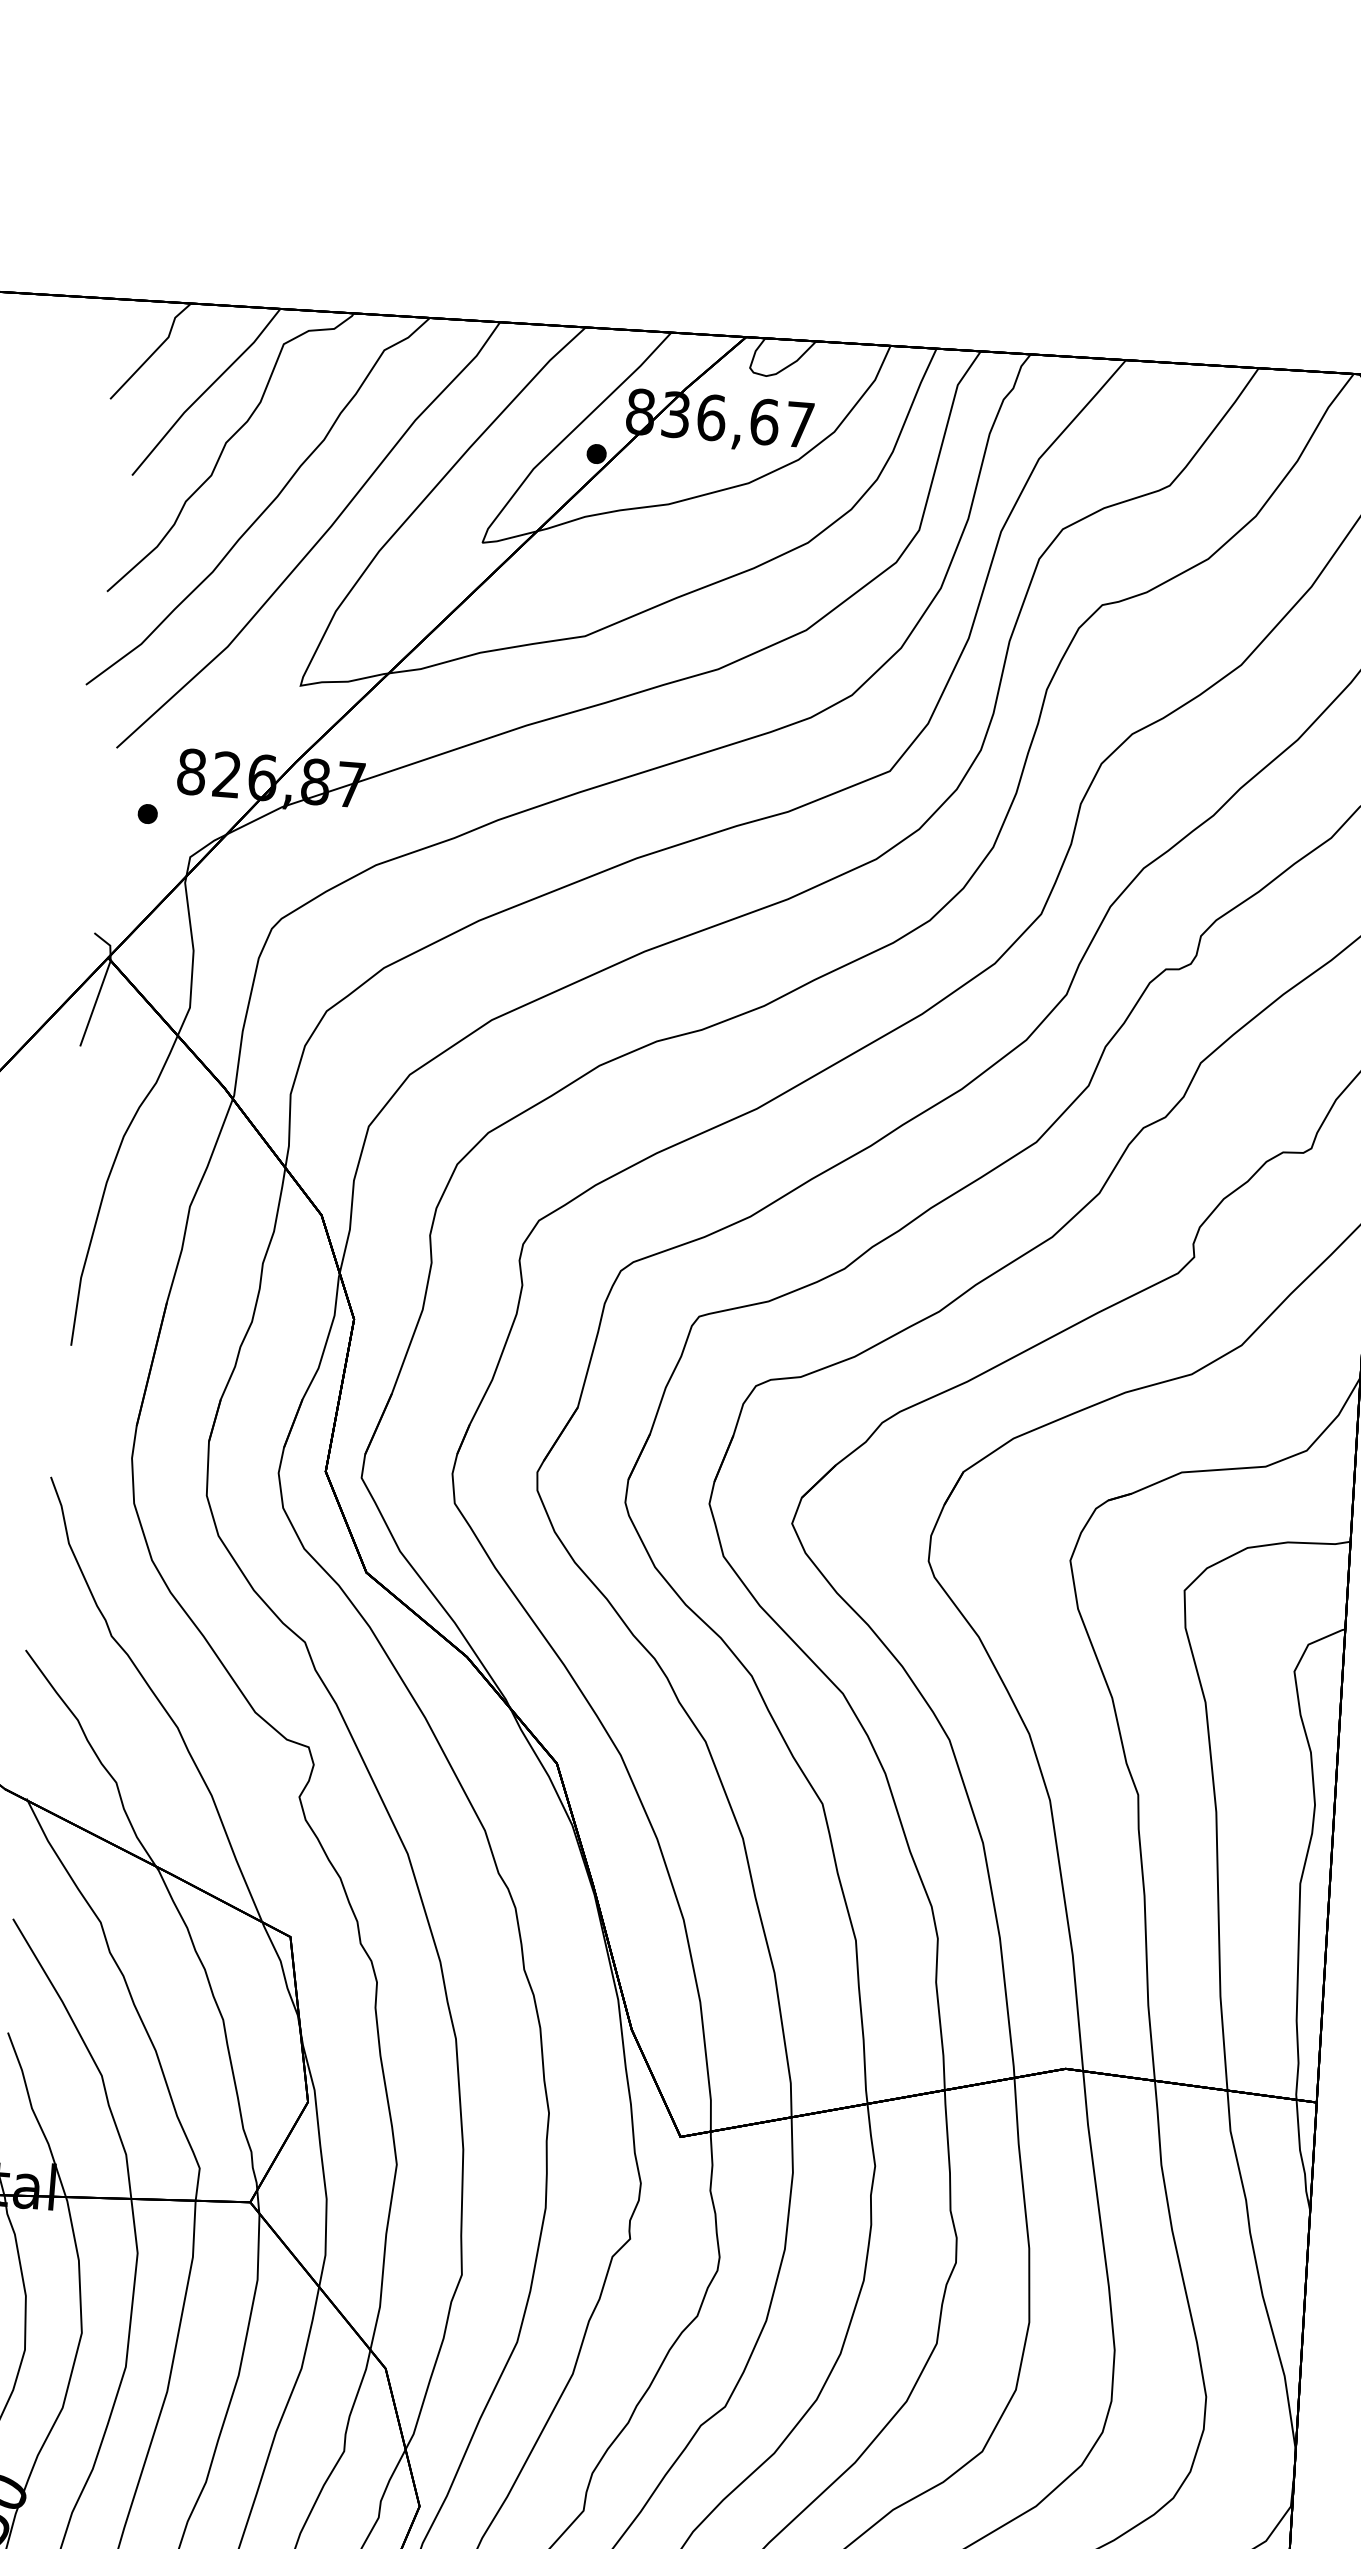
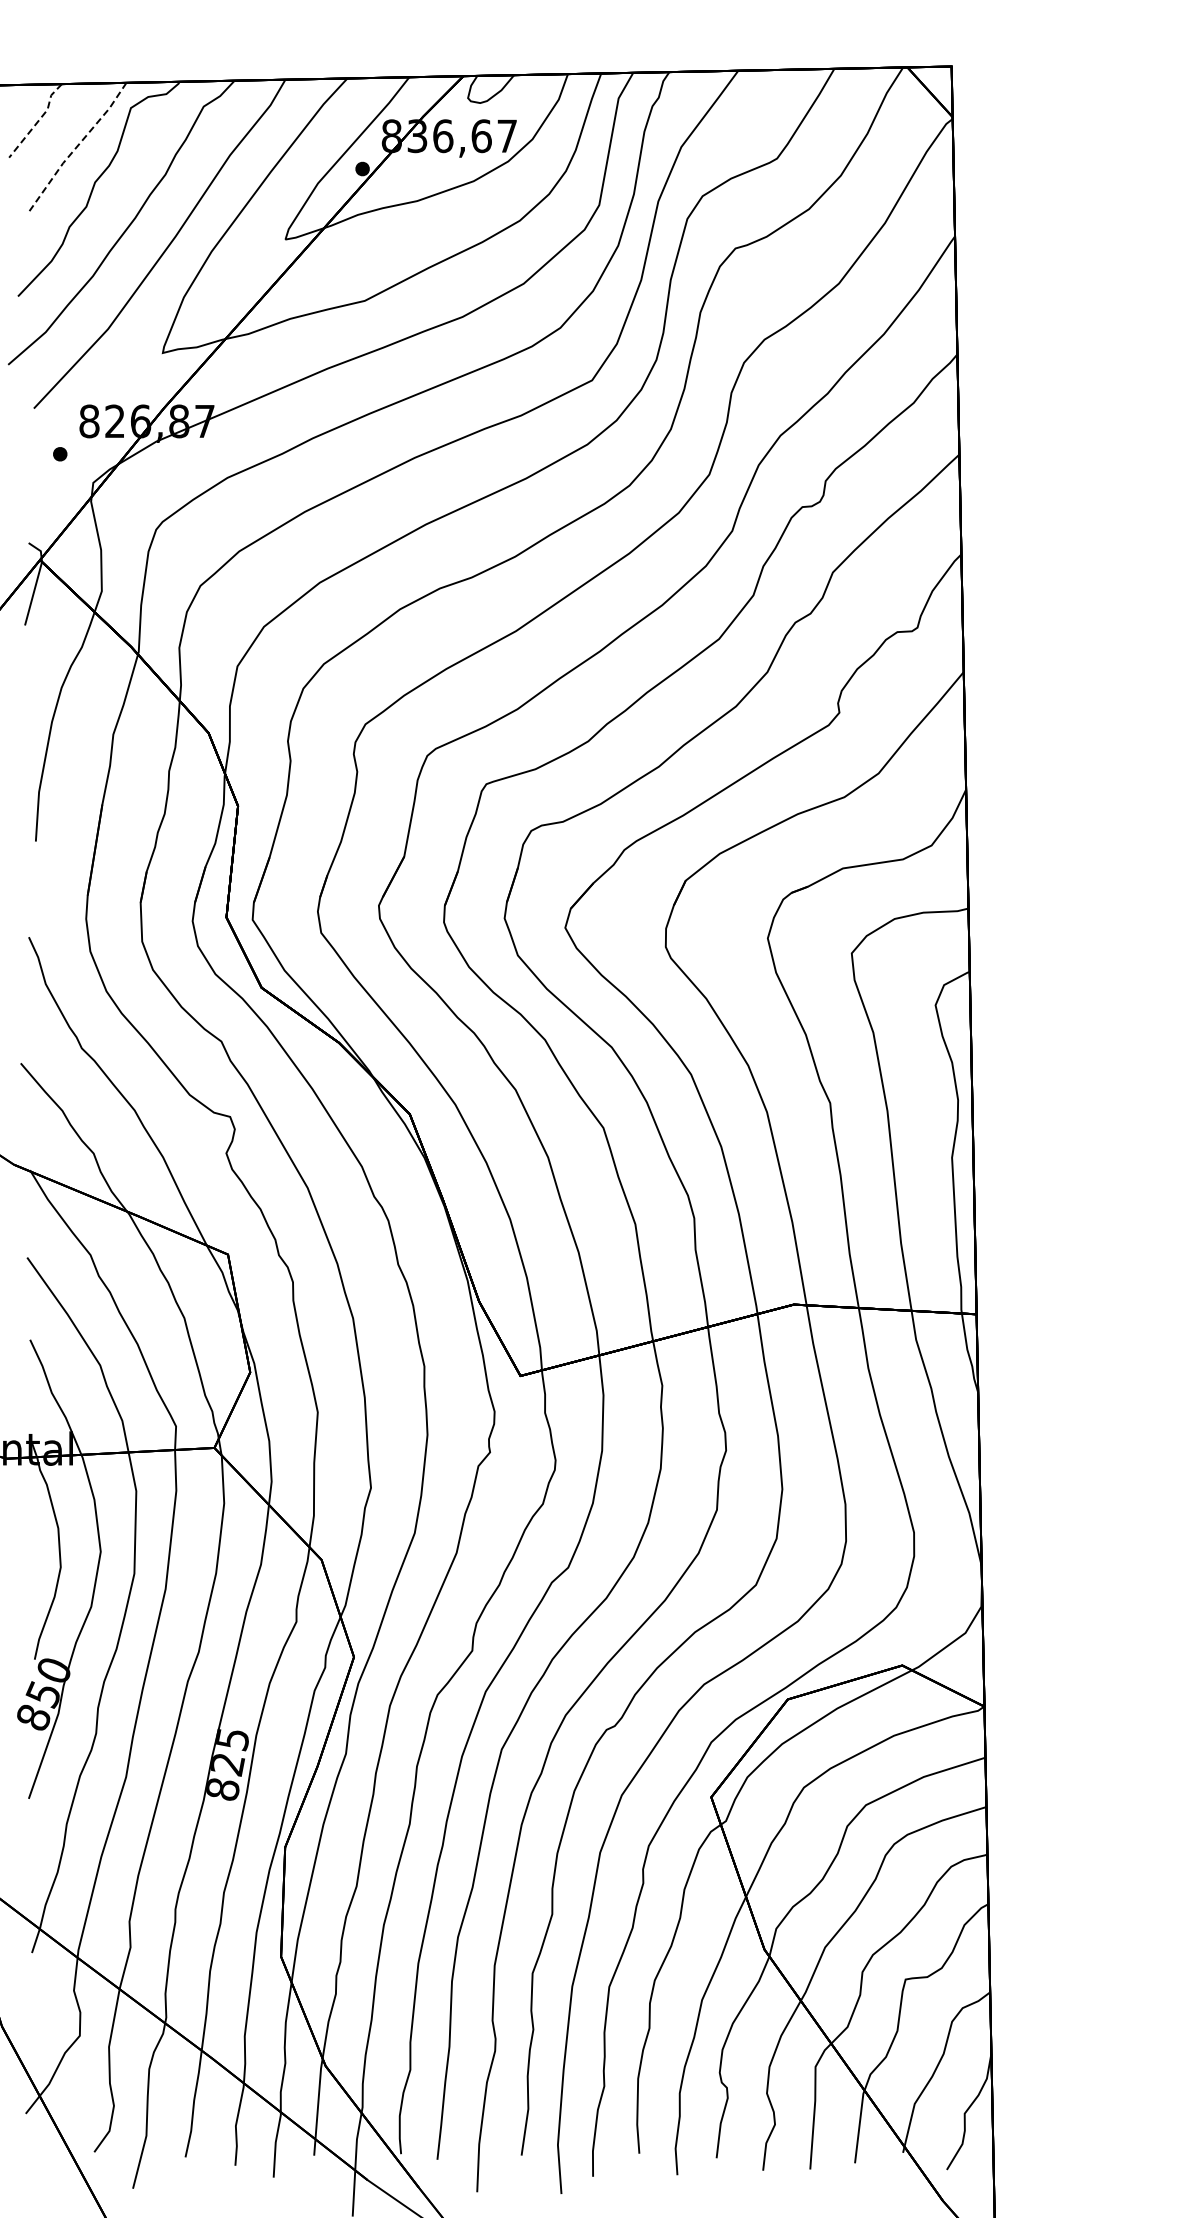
line: (154, 352) -> (38, 121), solid -> dashed
line: (204, 392) -> (76, 147), solid -> dashed

